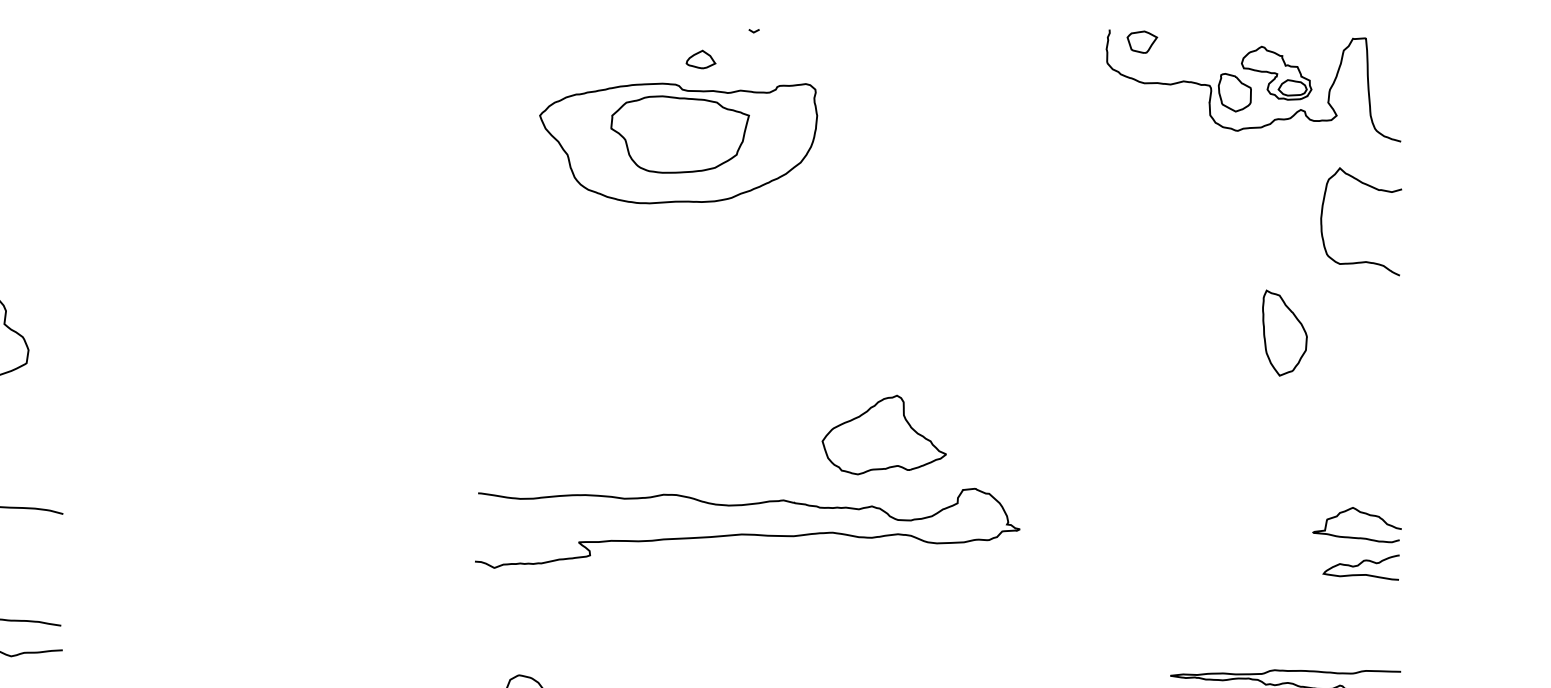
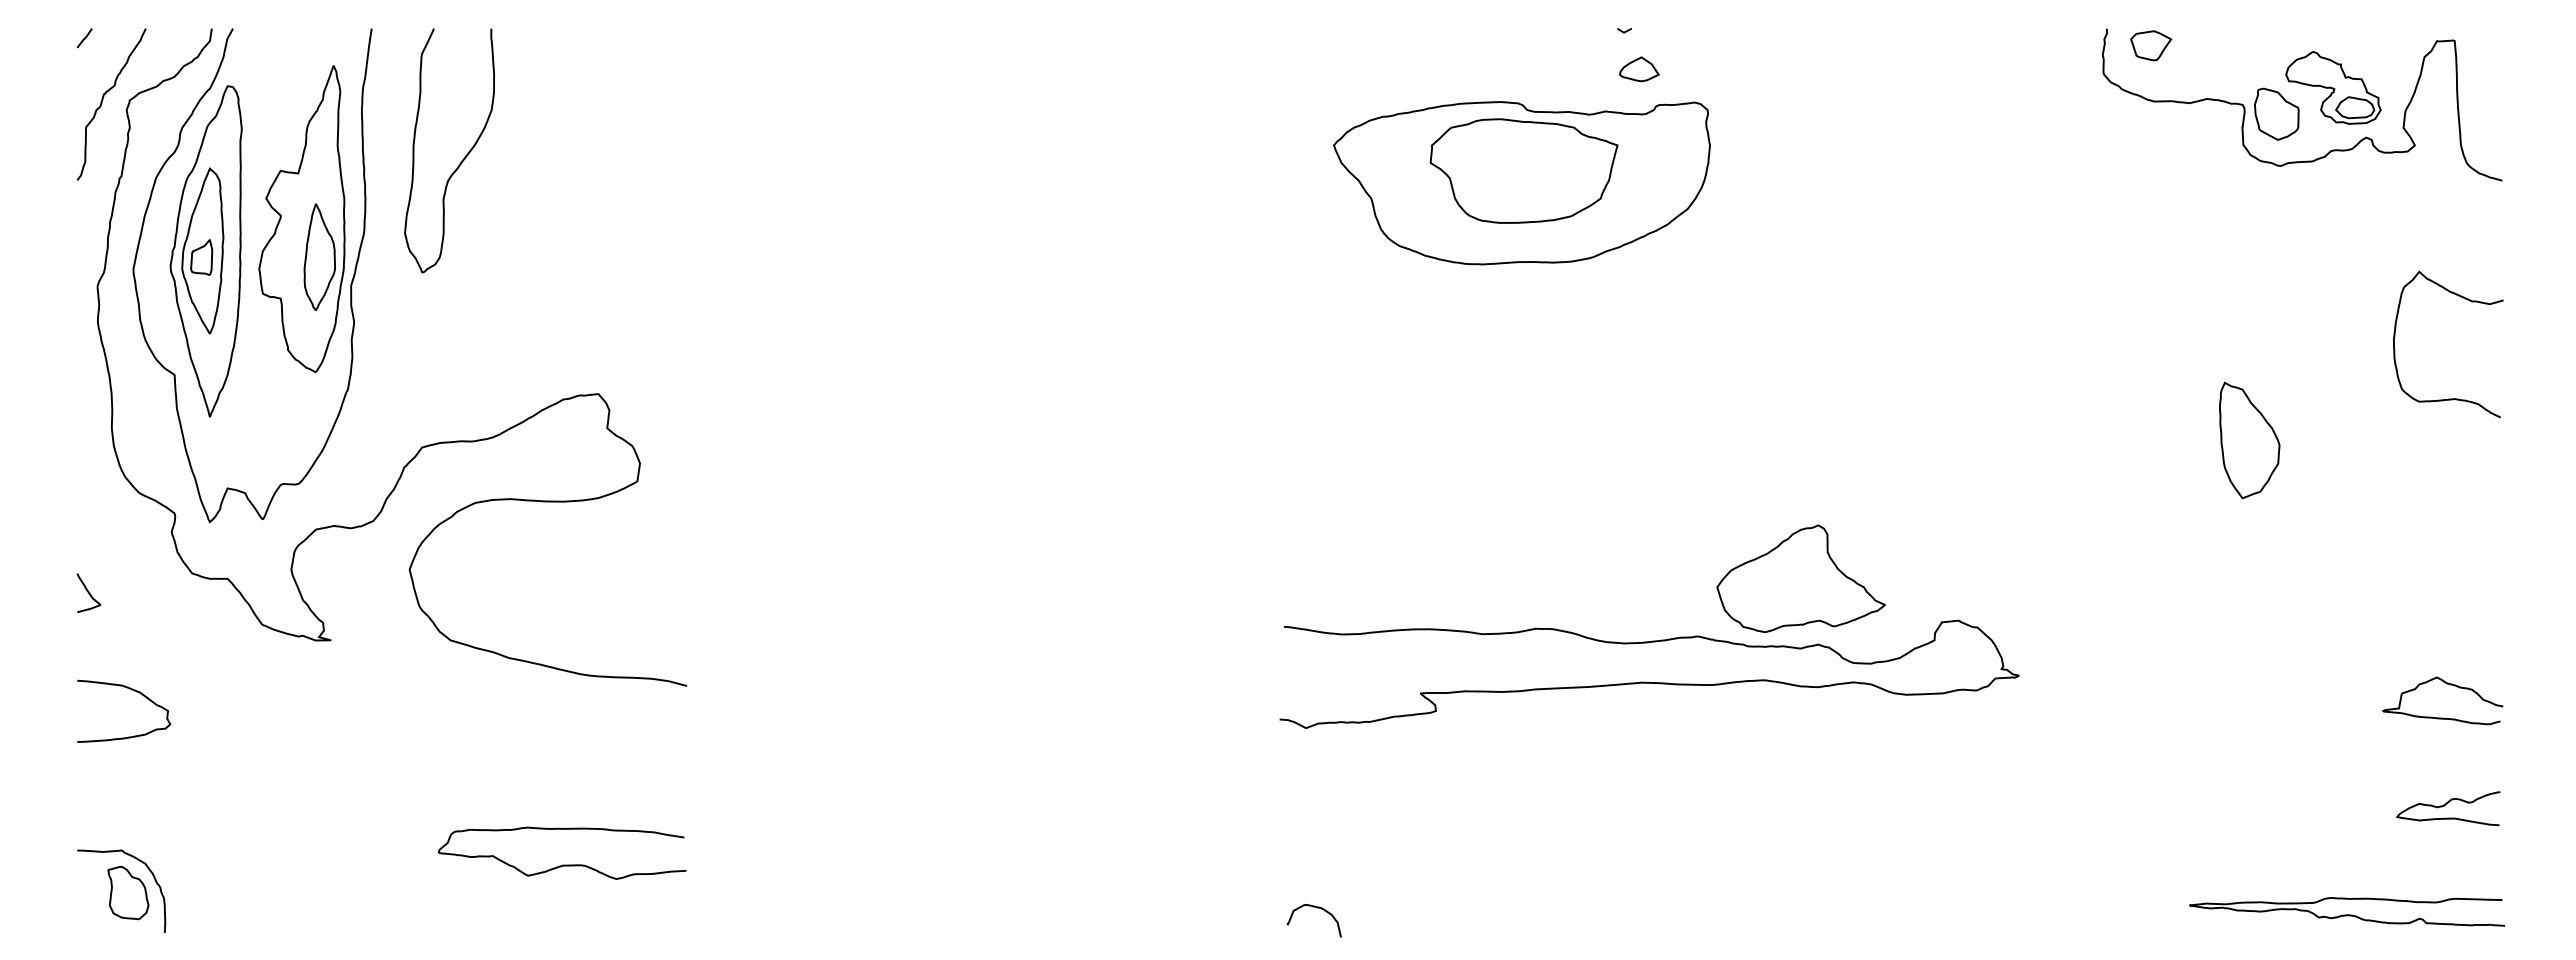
part: (701, 59) -> (1639, 69), moved
curve: (1376, 190) -> (2469, 301), moved
part: (1284, 333) -> (2249, 440), moved
curve: (746, 533) -> (1647, 681), moved
curve: (1360, 564) -> (2447, 804), moved

